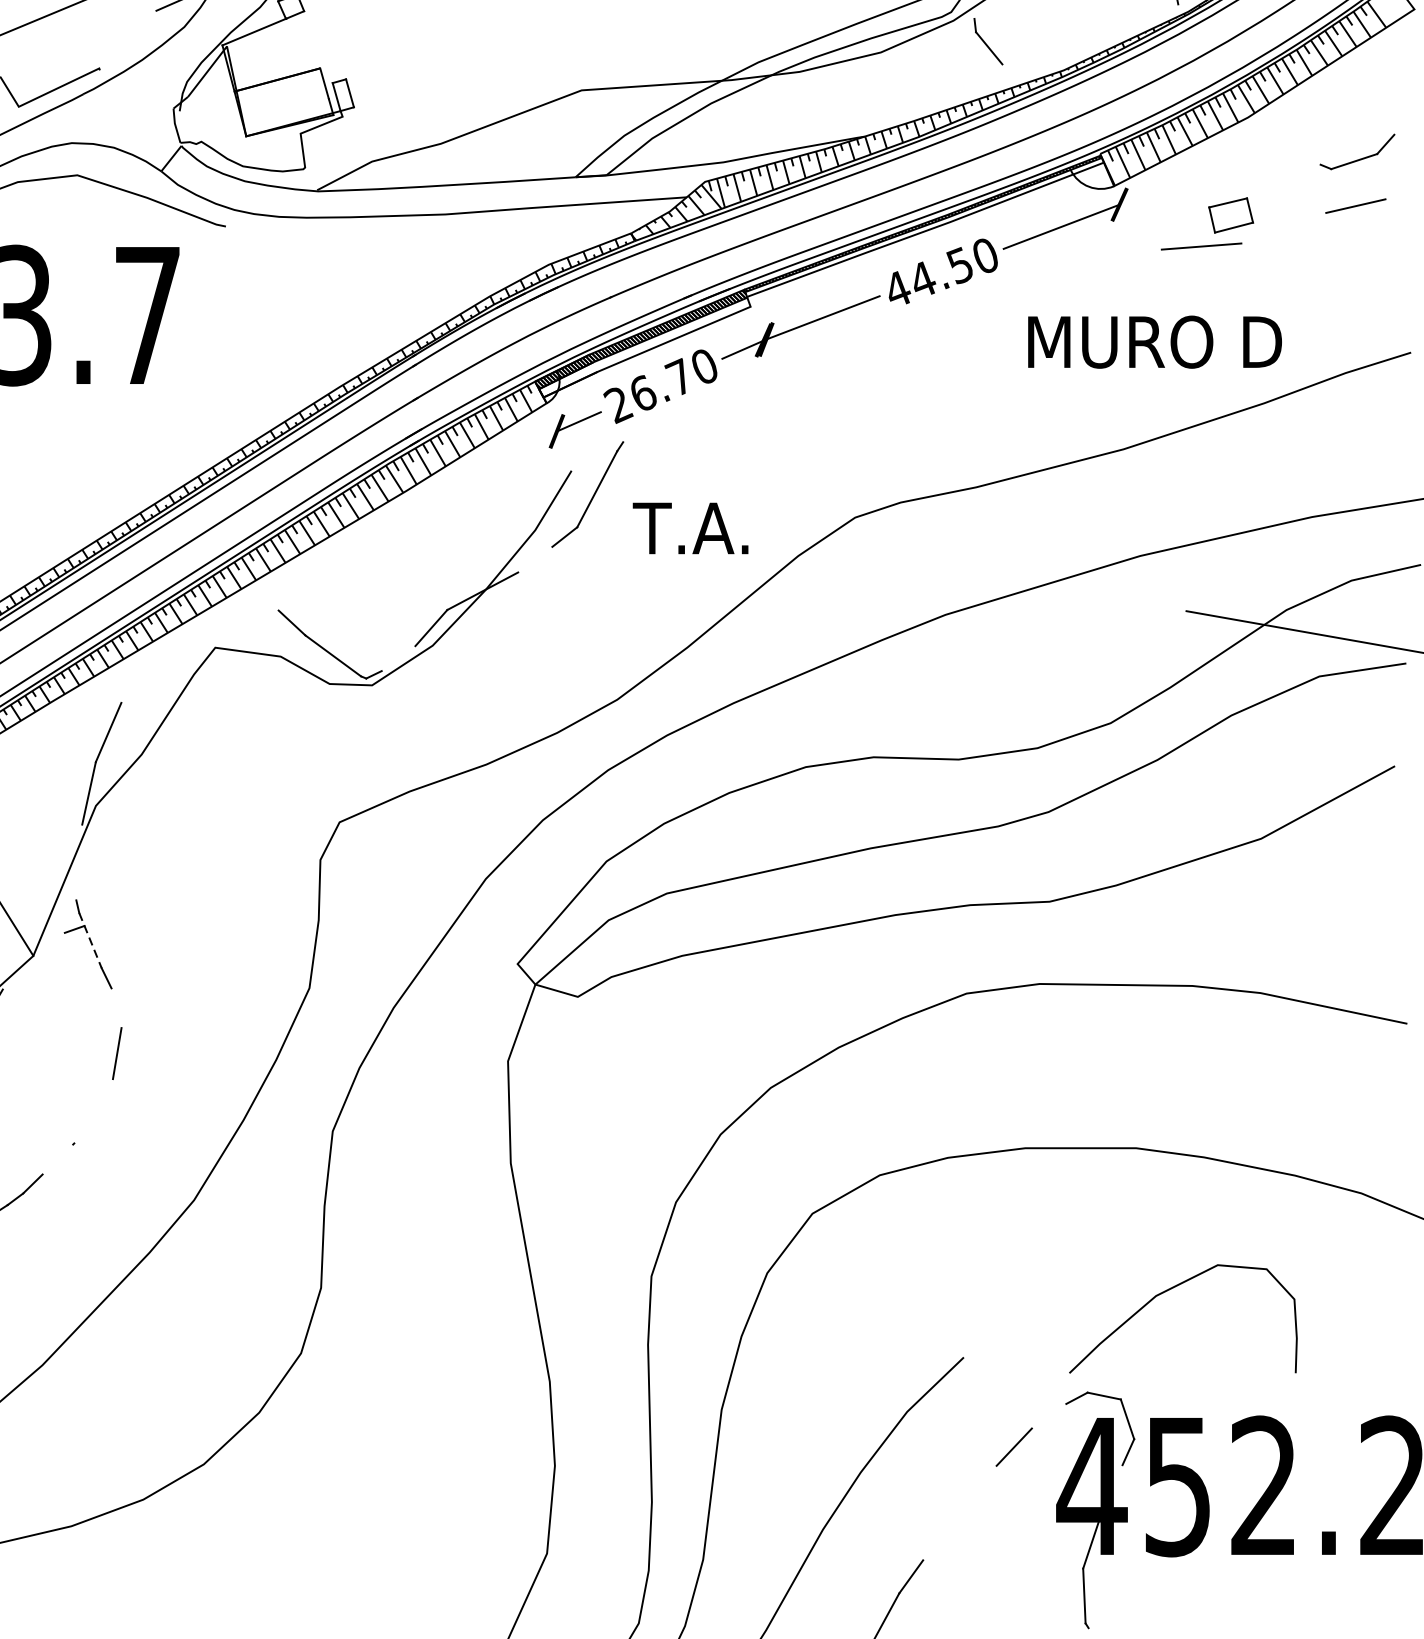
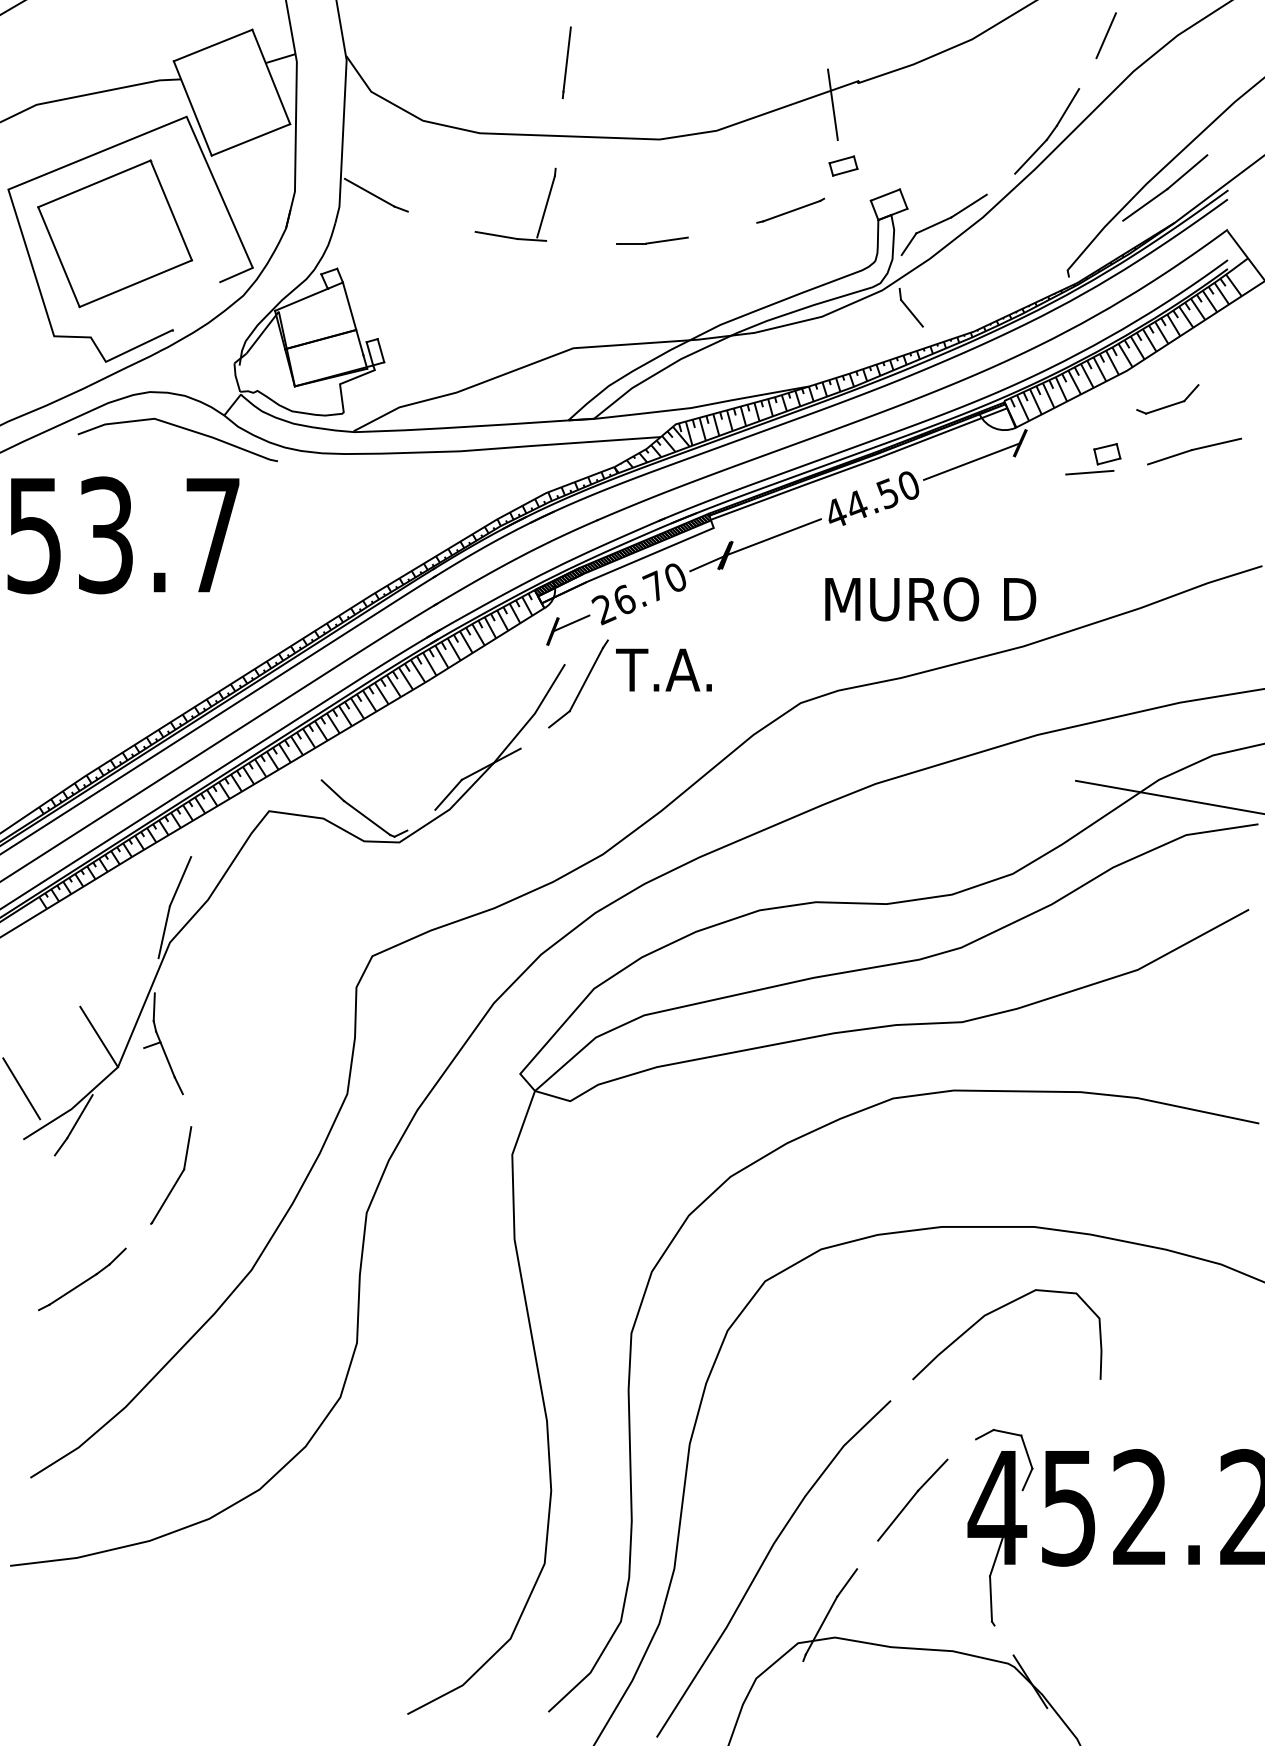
line: (312, 38) -> (349, 305), added
part: (1357, 152) -> (1167, 399), moved
line: (1299, 221) -> (1169, 457), added
part: (1207, 224) -> (1093, 459), size x0.71
text: (1154, 342) -> (930, 599), moved
text: (690, 527) -> (663, 669), moved
line: (76, 884) -> (153, 1007), added
line: (90, 940) -> (165, 1054), dashed -> solid
line: (94, 1110) -> (168, 1195), added
curve: (1169, 1290) -> (995, 1311), moved
line: (973, 1495) -> (898, 1515), added

